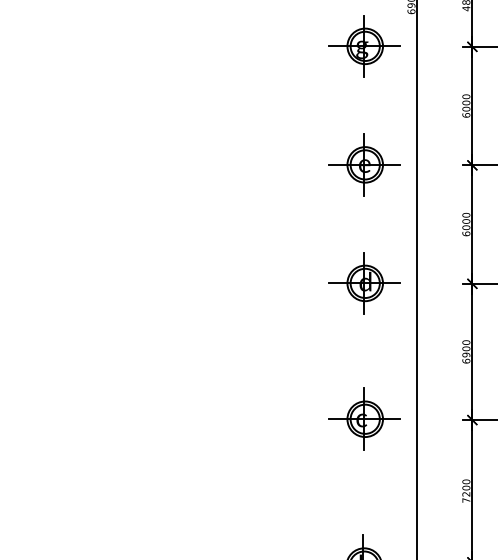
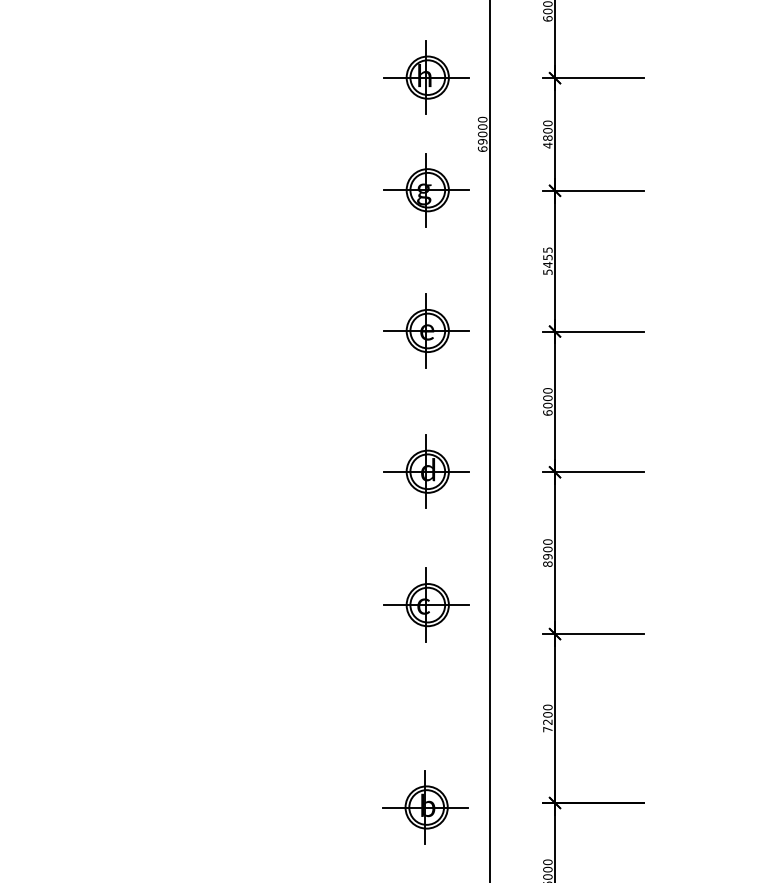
text: (466, 105) -> (547, 260), 6000 -> 5455
text: (466, 360) -> (547, 563), 6900 -> 8900
part: (364, 418) -> (426, 604), moved

